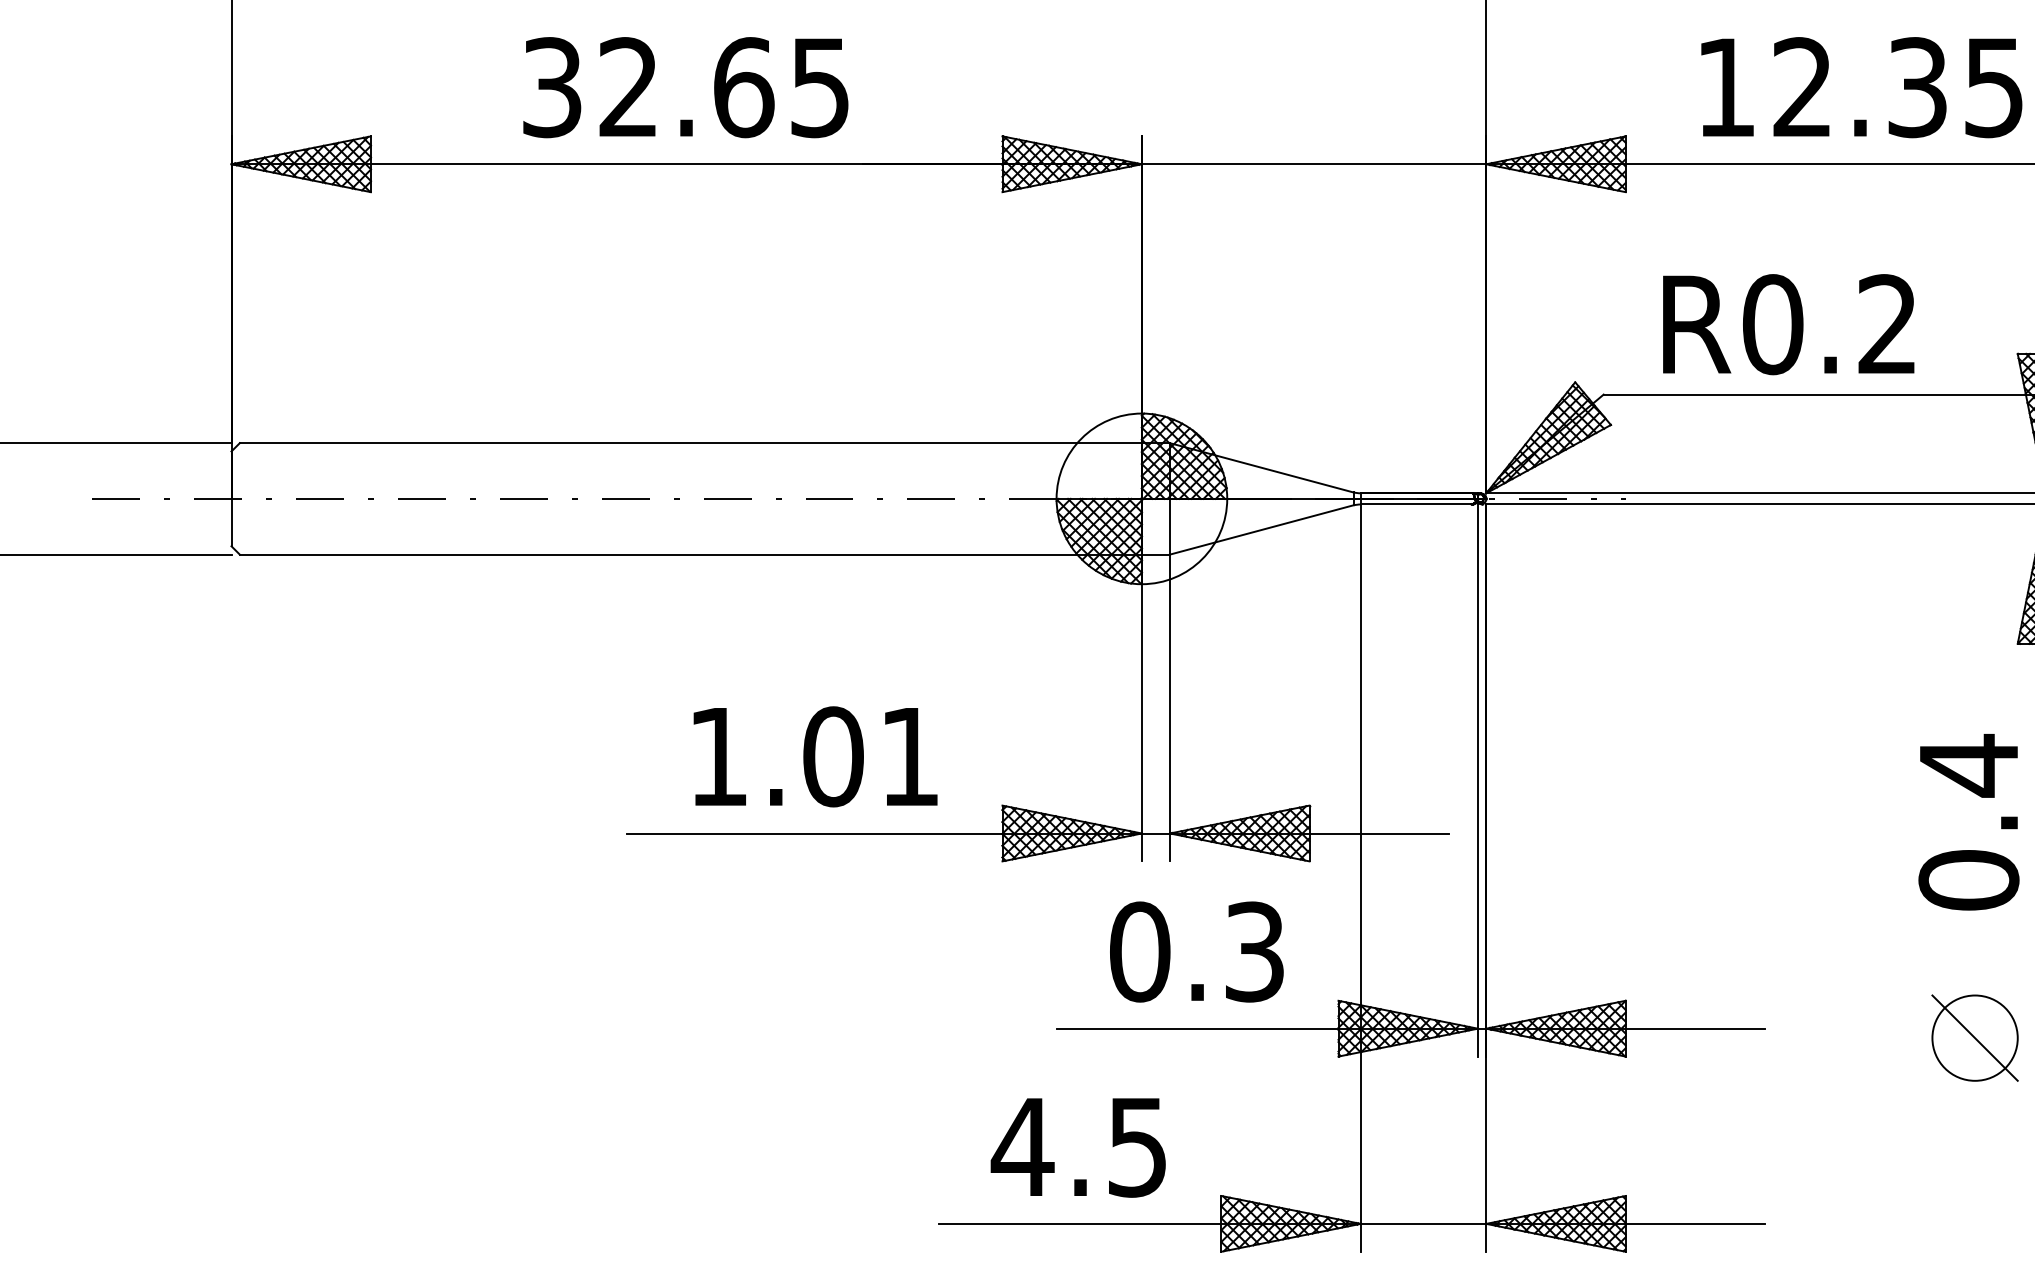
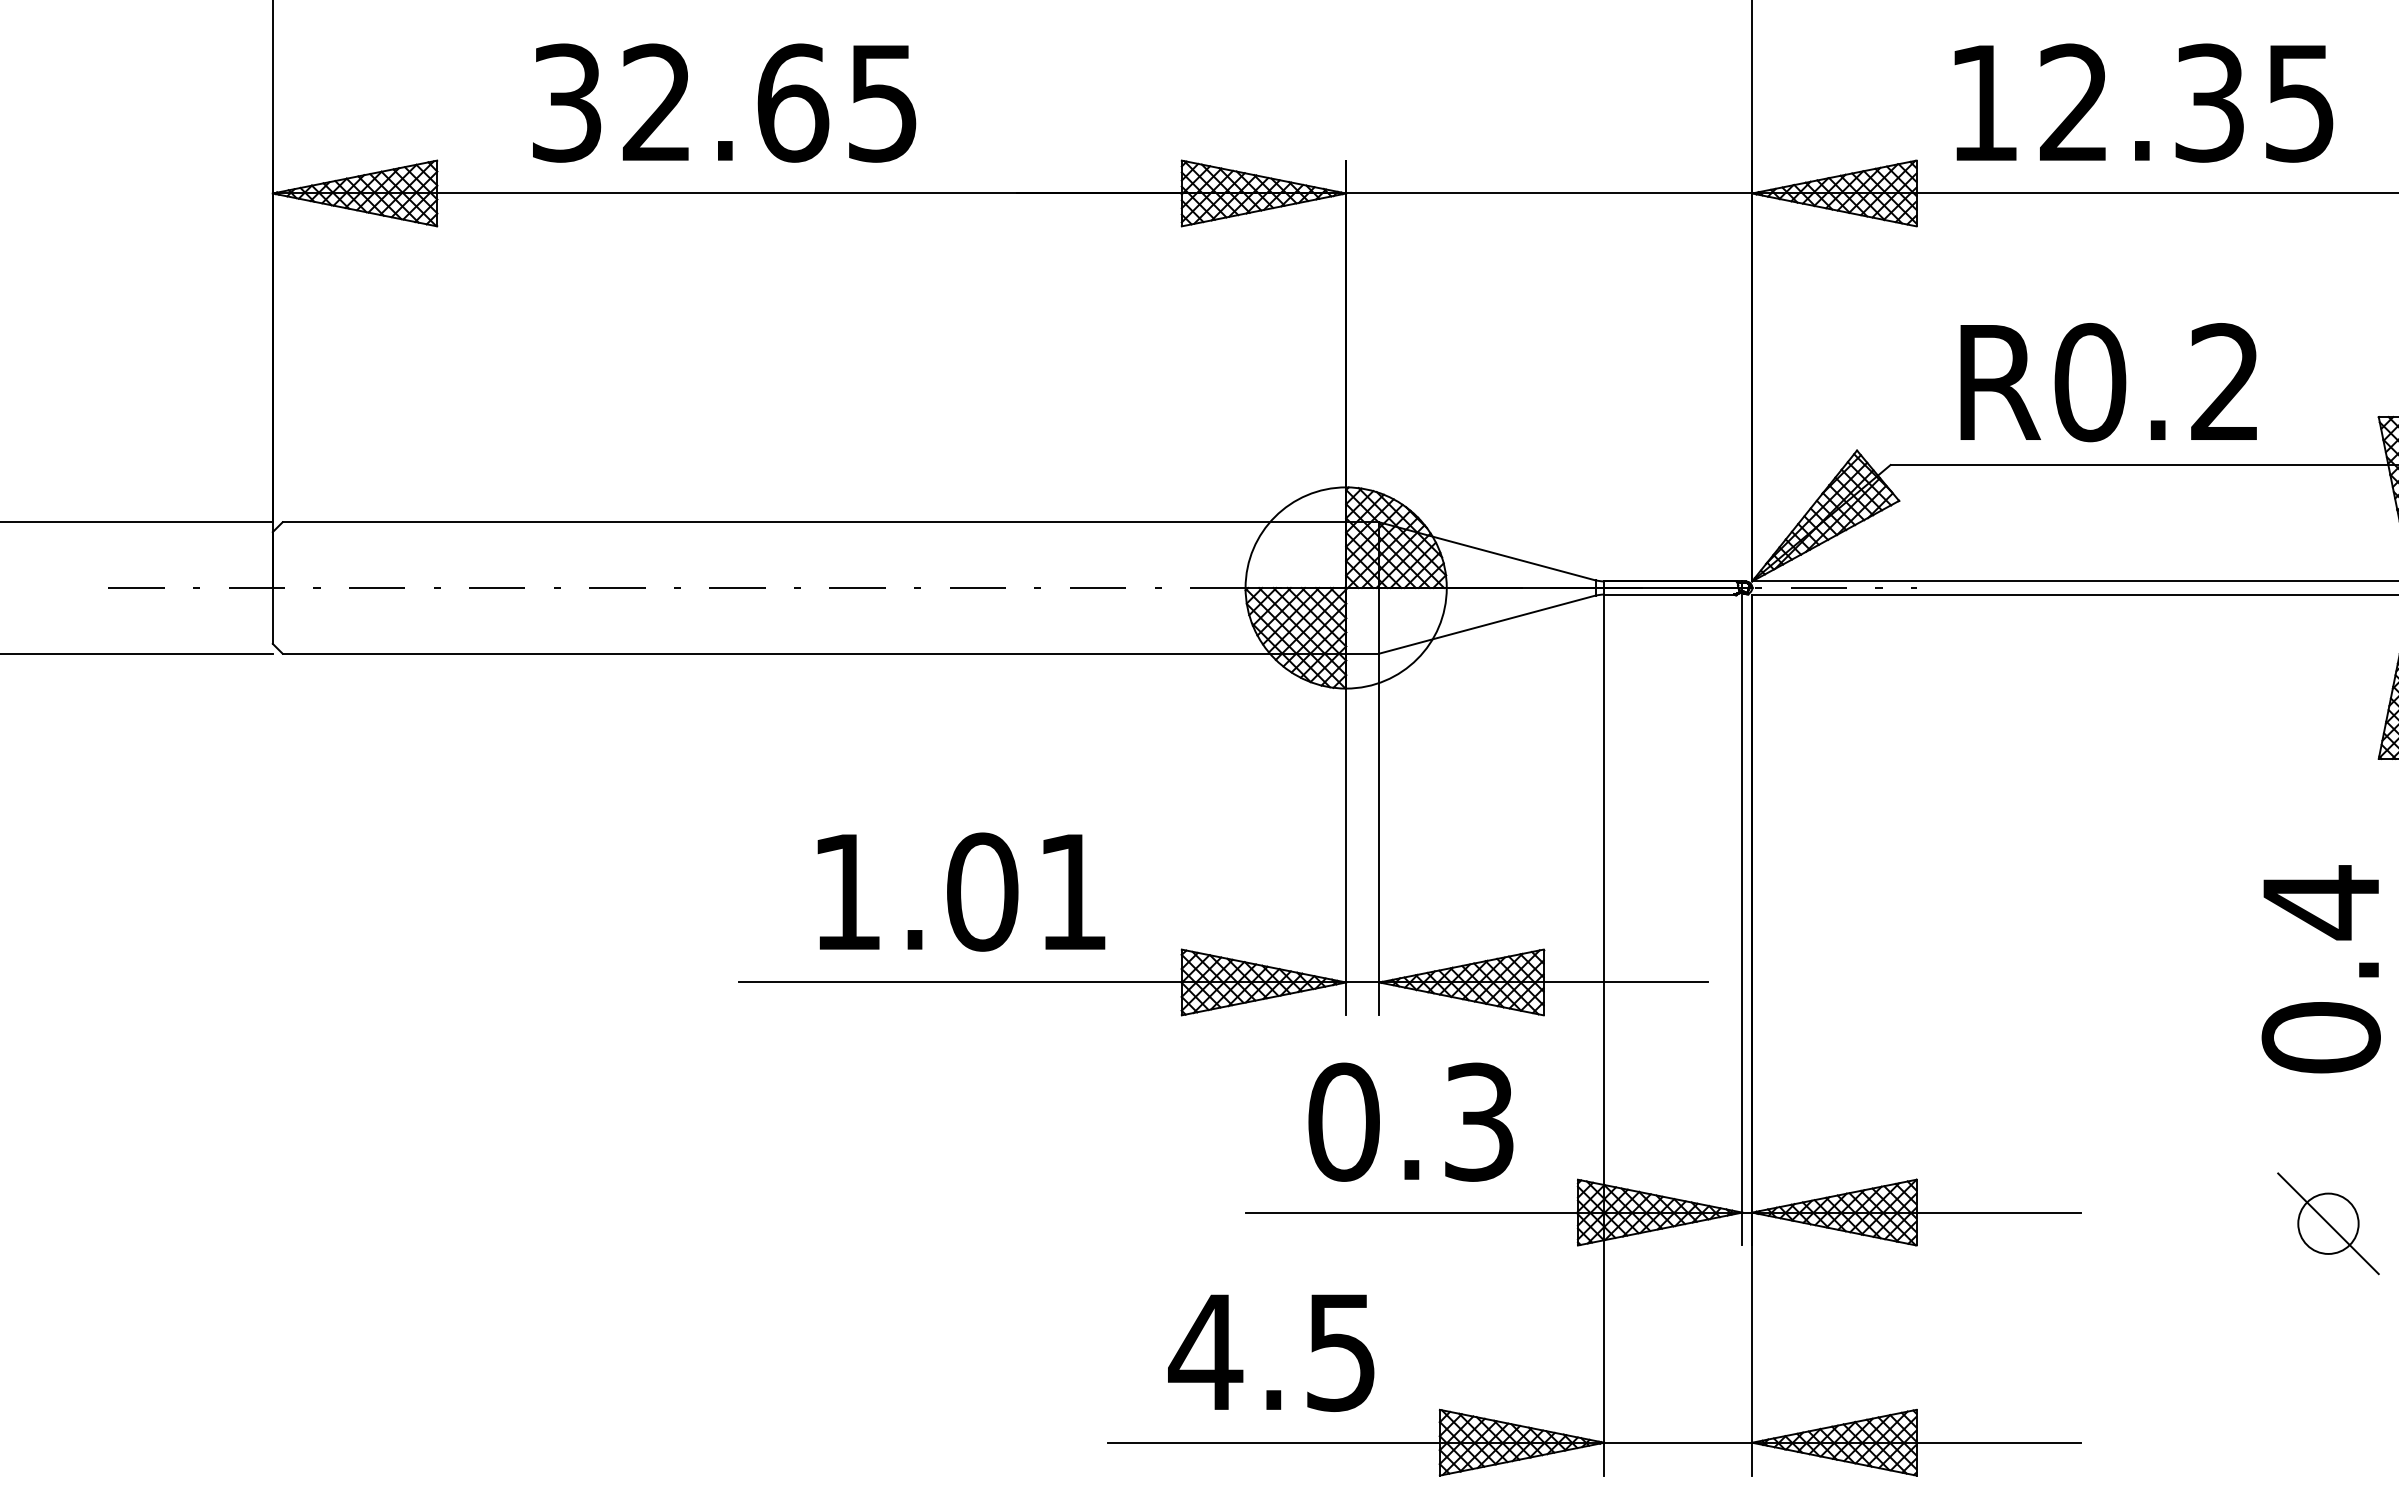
text: (685, 87) -> (724, 102), moved
text: (1861, 87) -> (2143, 102), moved
circle: (1975, 1037) -> (2328, 1223), size x0.6

